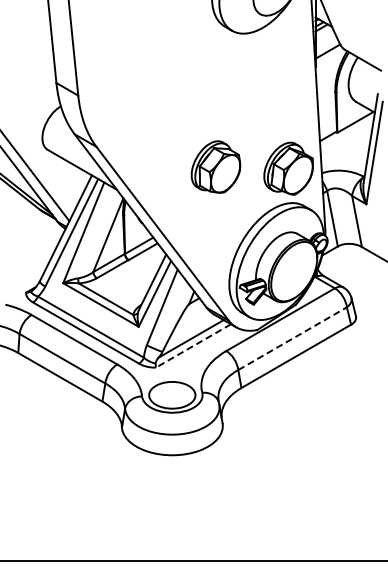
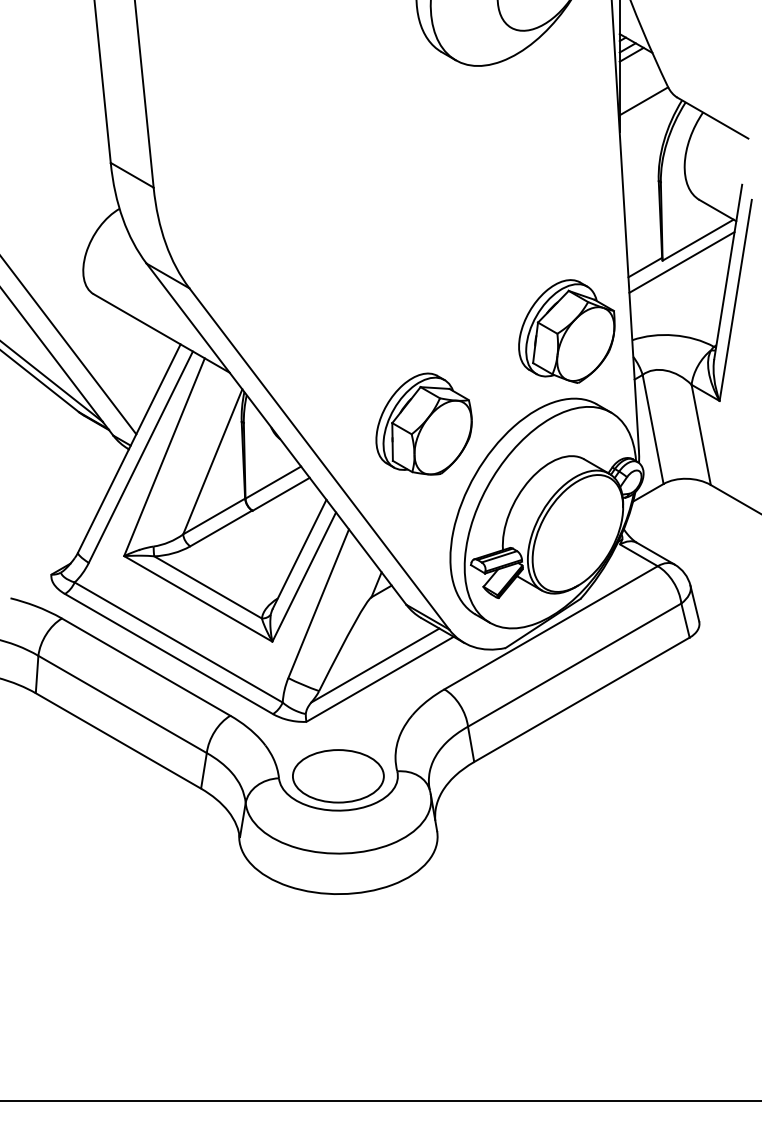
line: (347, 133) -> (682, 262), added
part: (215, 166) -> (423, 423), moved
line: (292, 338) -> (574, 664), dashed -> solid
line: (193, 346) -> (380, 680), dashed -> solid

